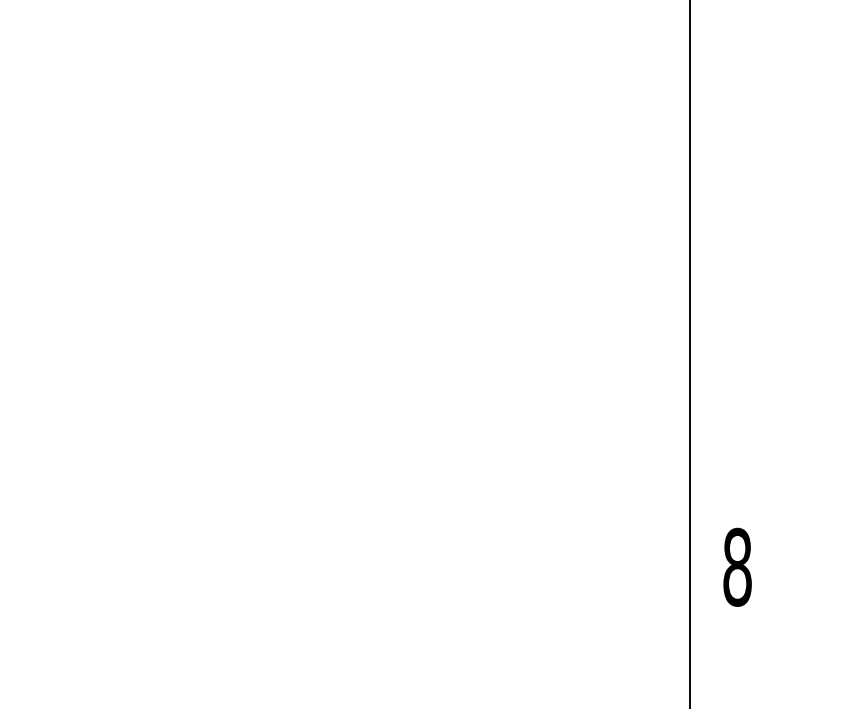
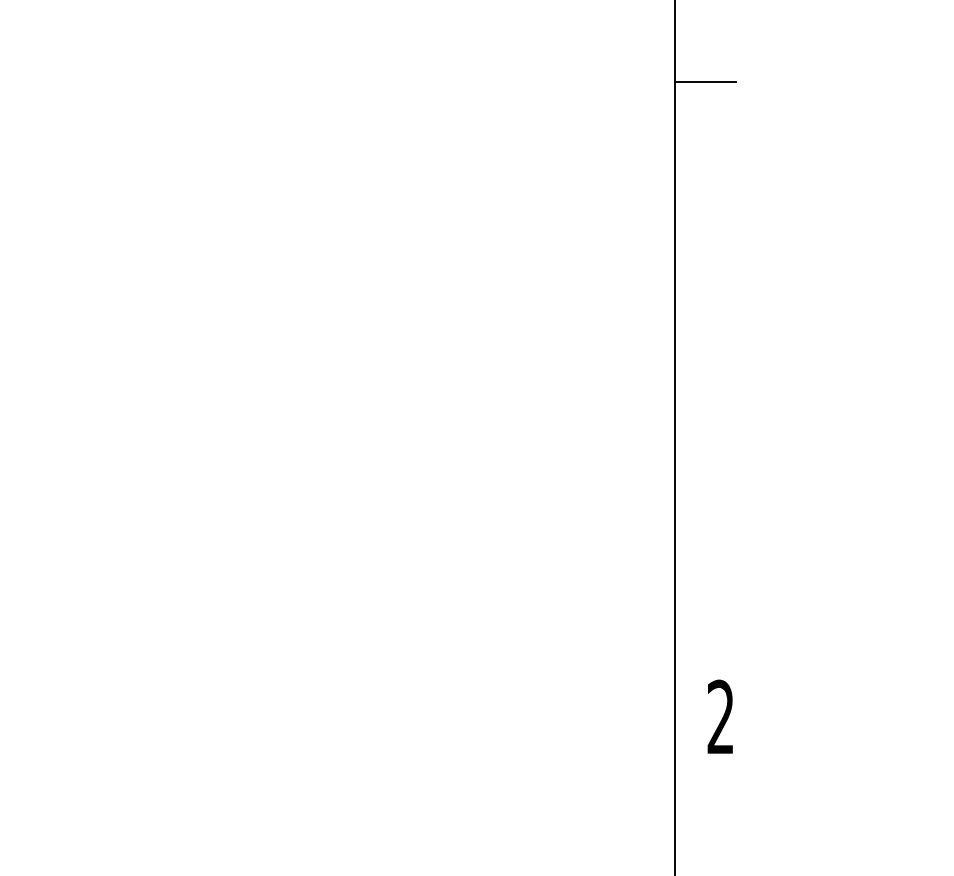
text: (737, 566) -> (720, 716), 8 -> 2

